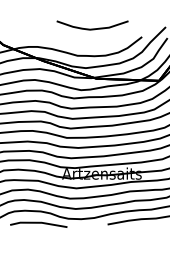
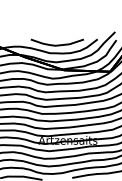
curve: (92, 28) -> (57, 44), moved

